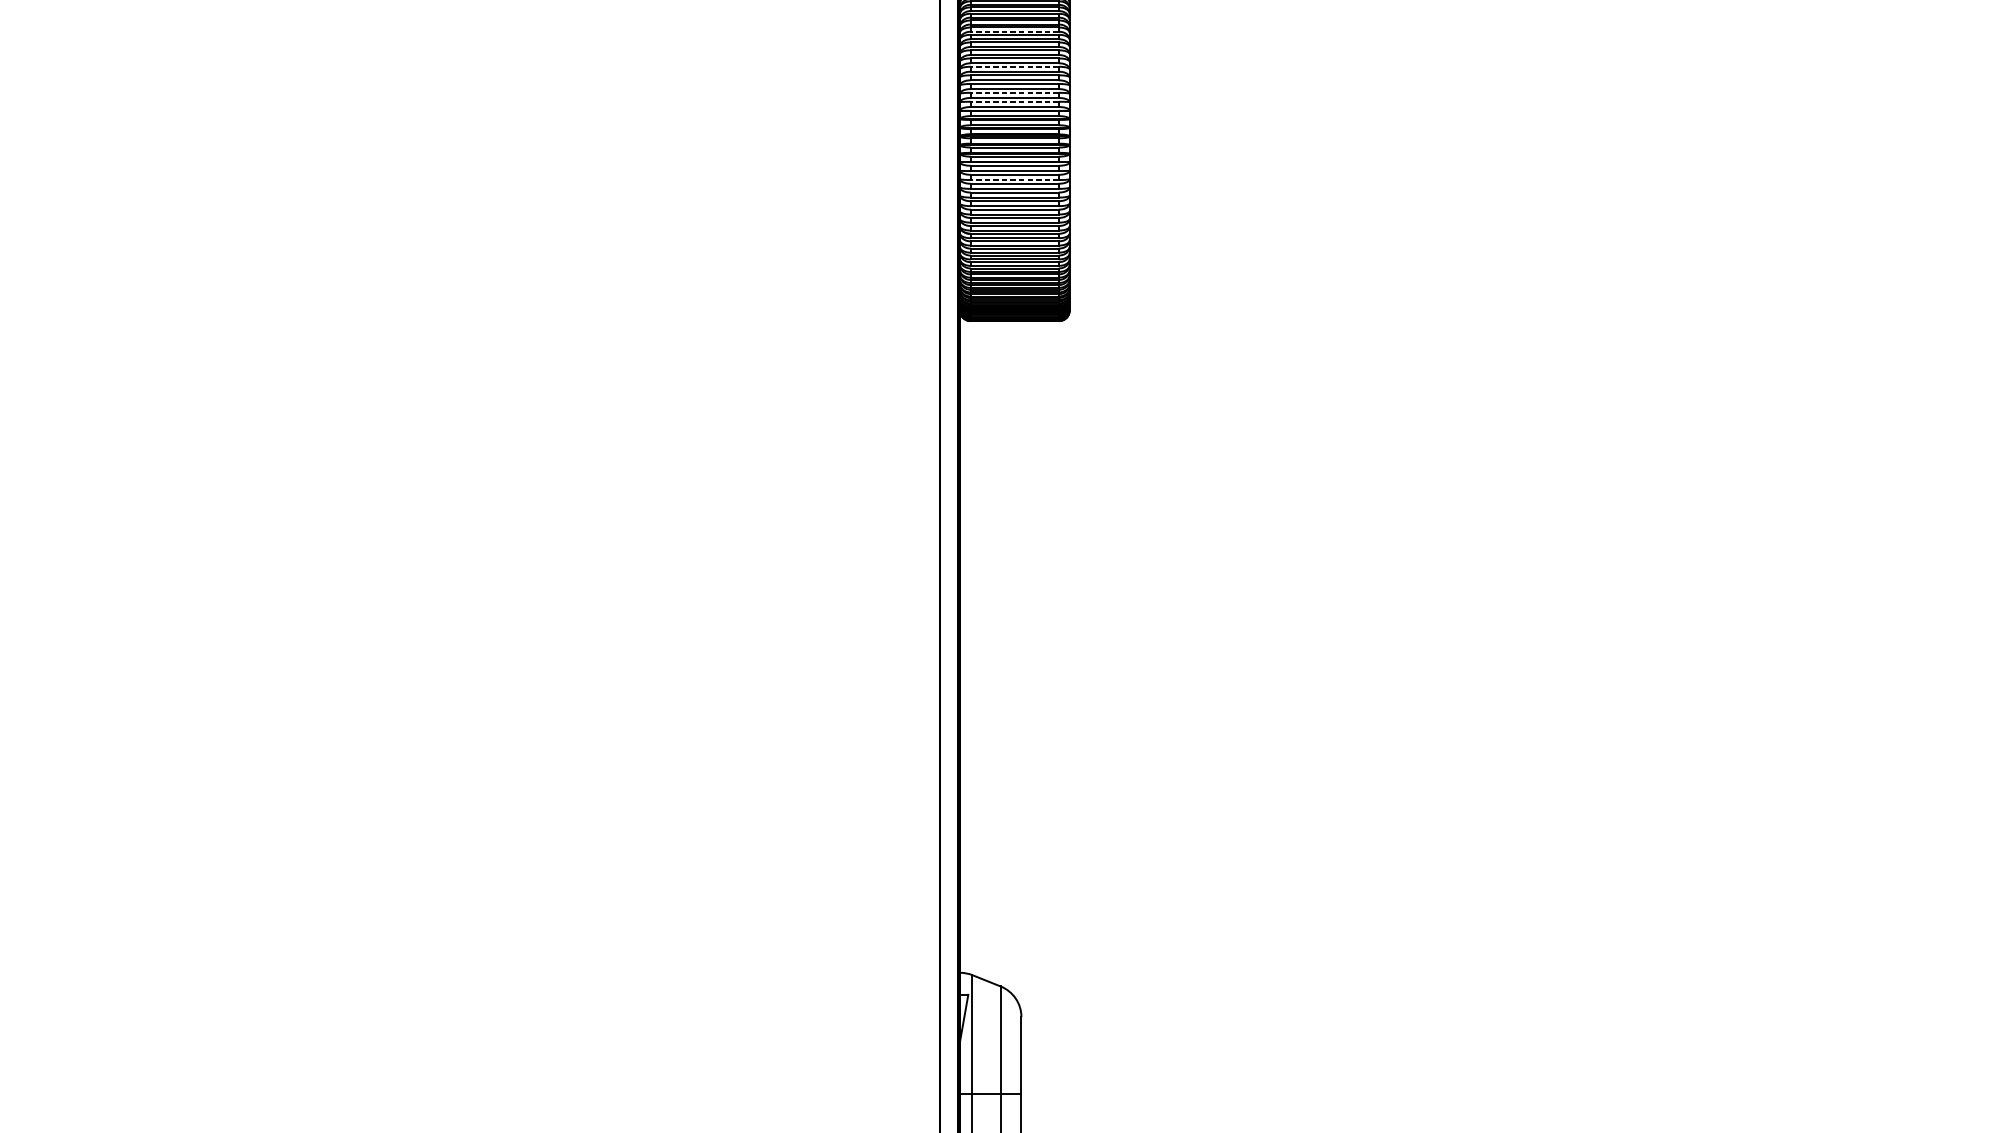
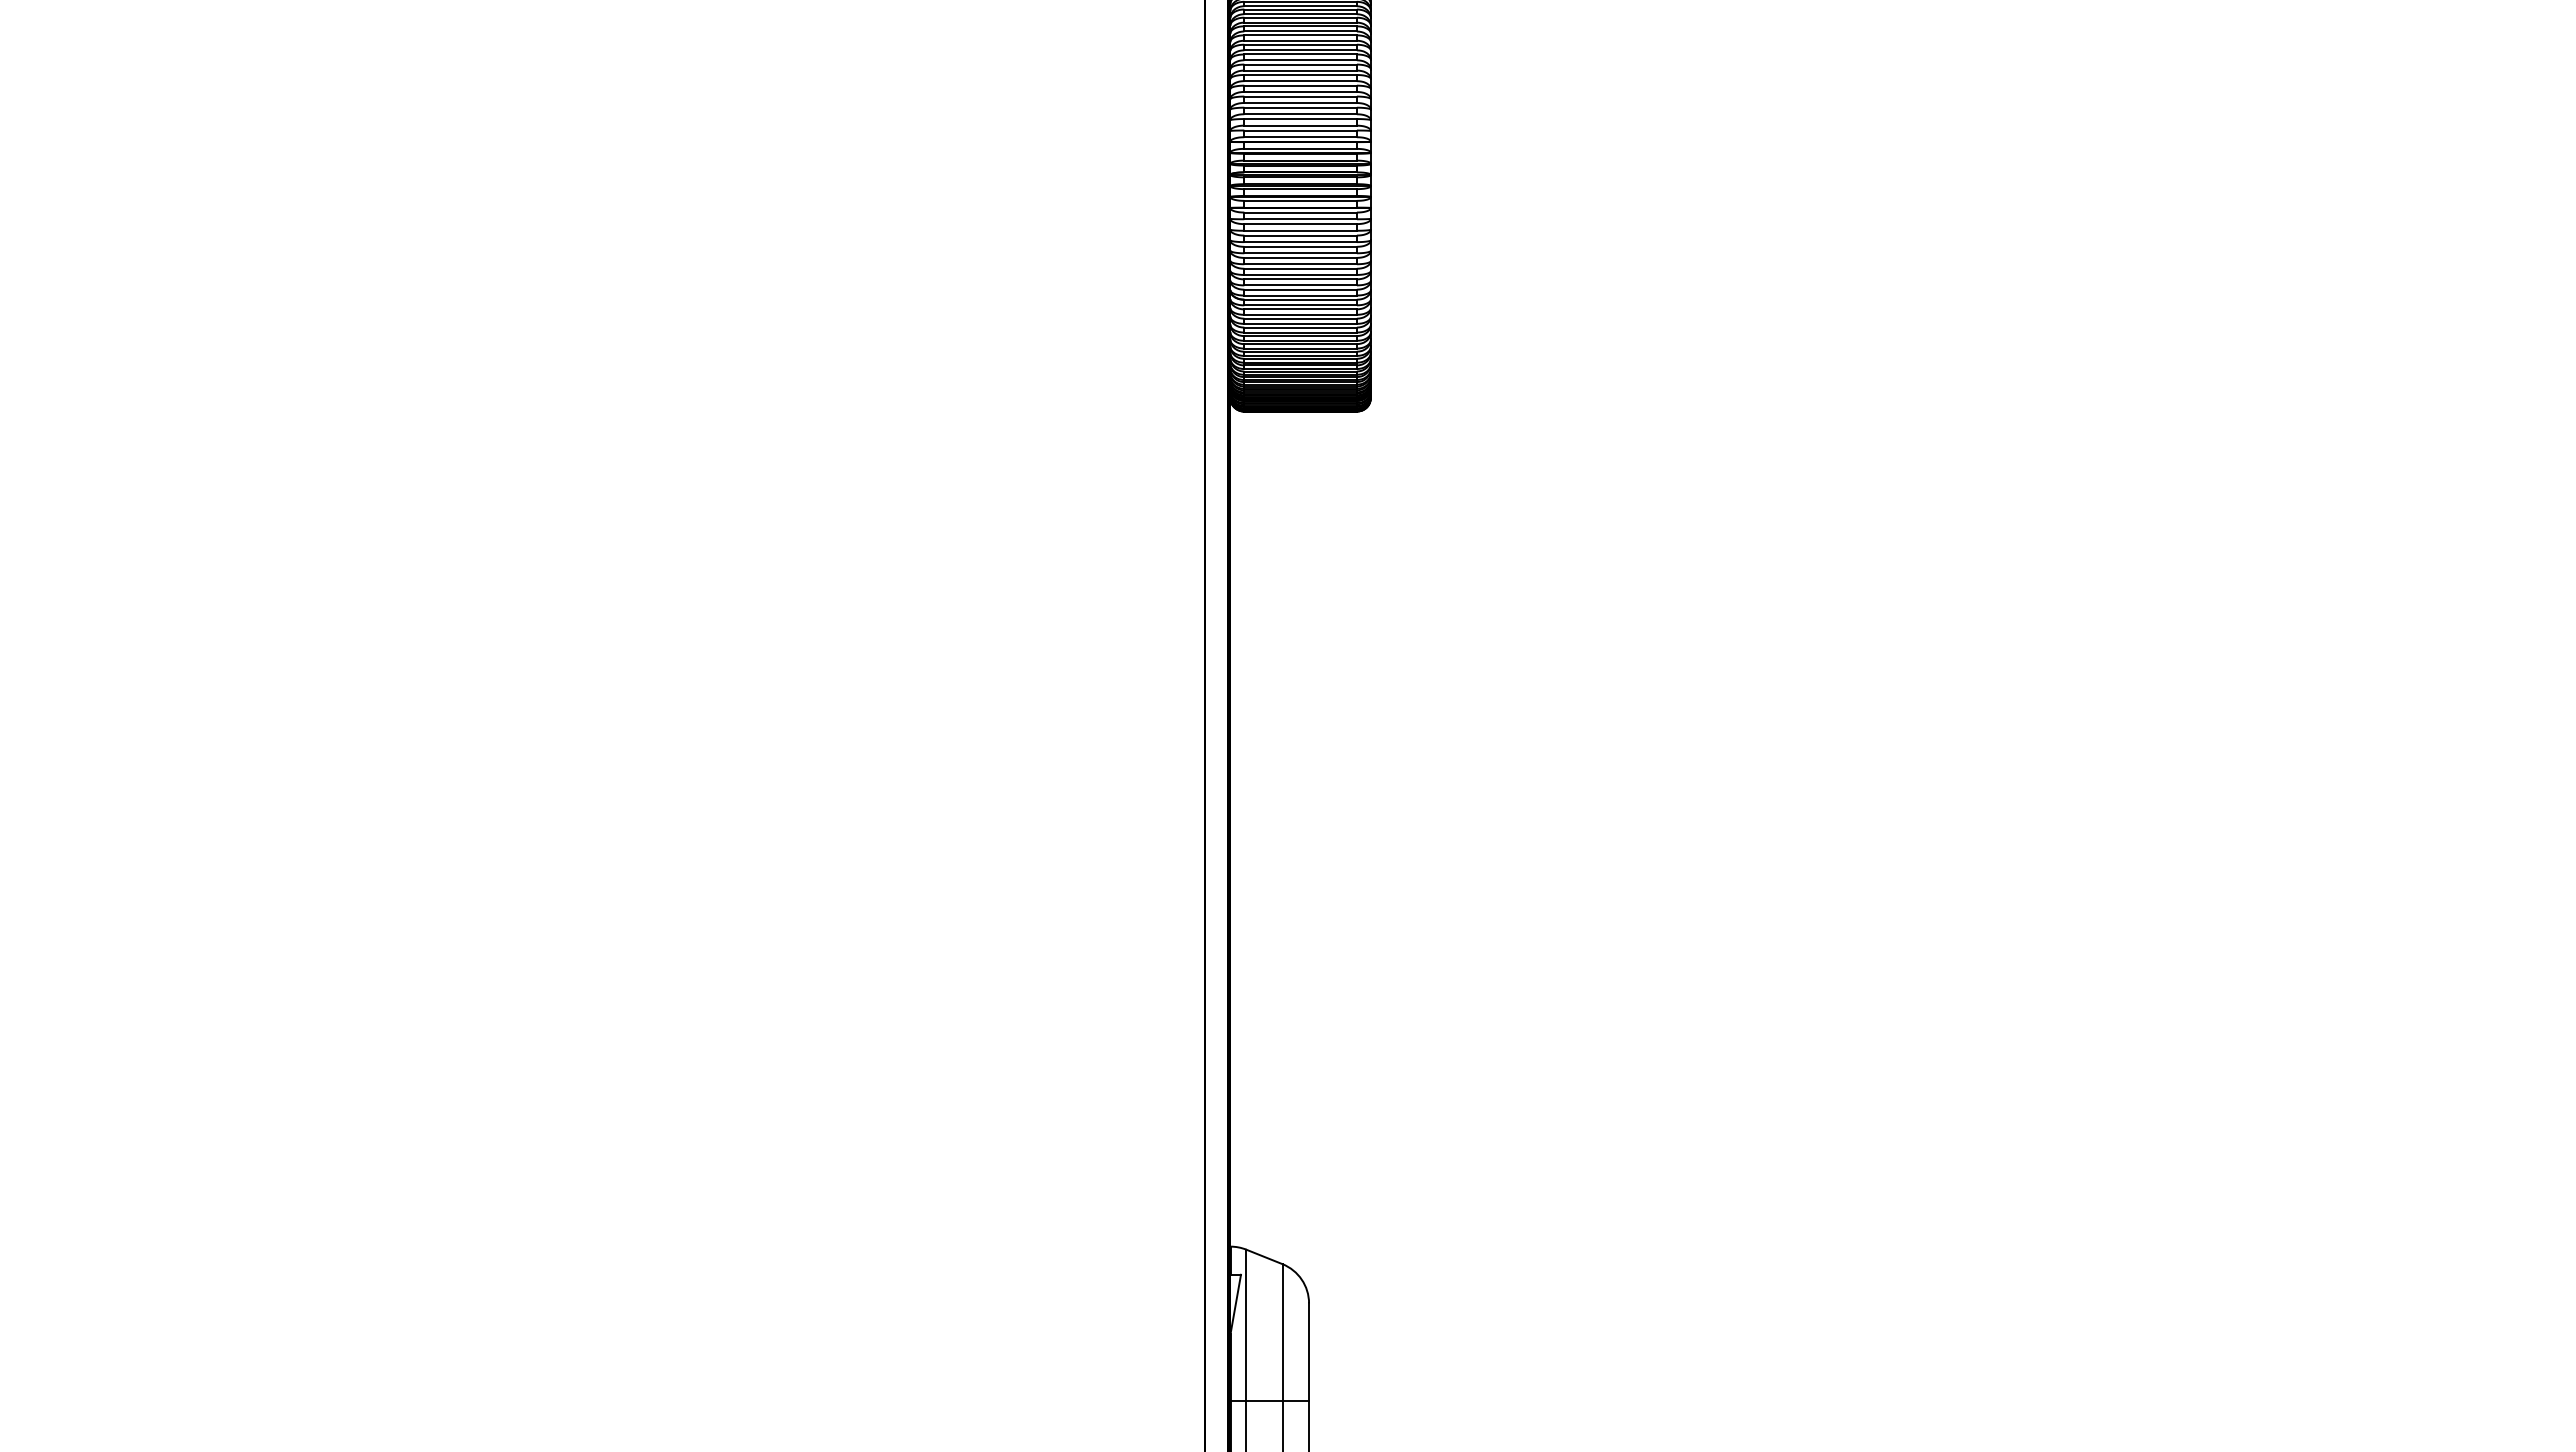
line: (1014, 31) -> (1300, 40), dashed -> solid
line: (1014, 66) -> (1300, 85), dashed -> solid
line: (1014, 93) -> (1300, 119), dashed -> solid
line: (1014, 101) -> (1300, 130), dashed -> solid
line: (1014, 179) -> (1300, 230), dashed -> solid

